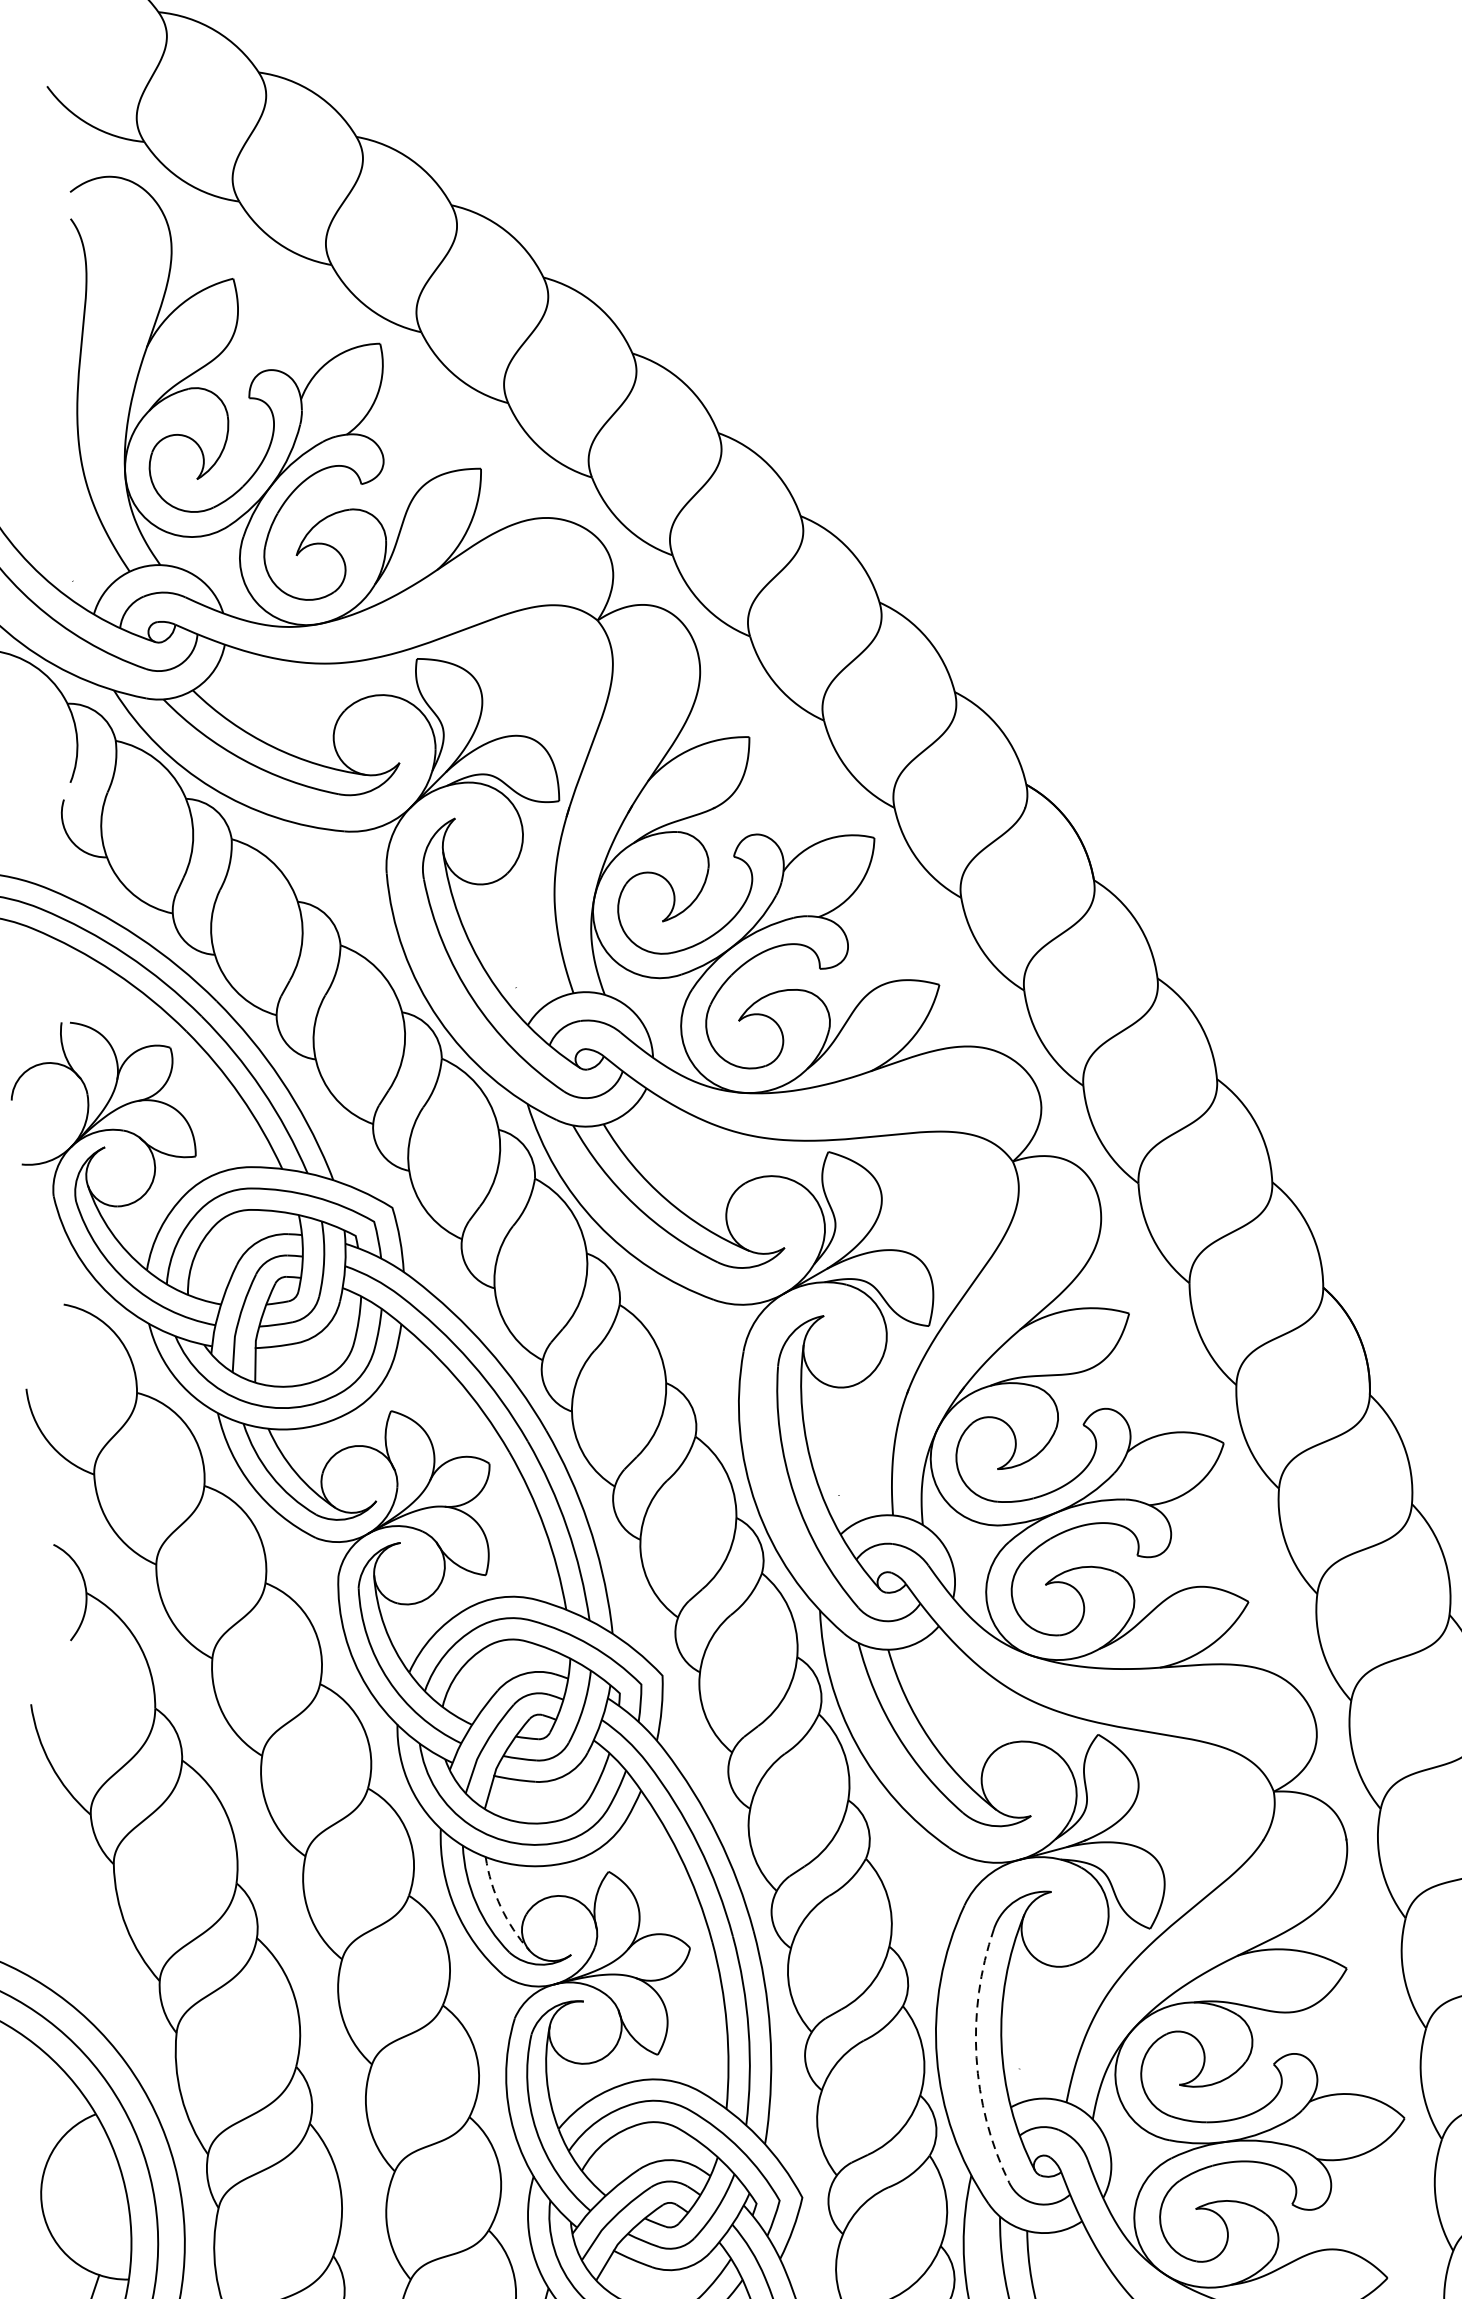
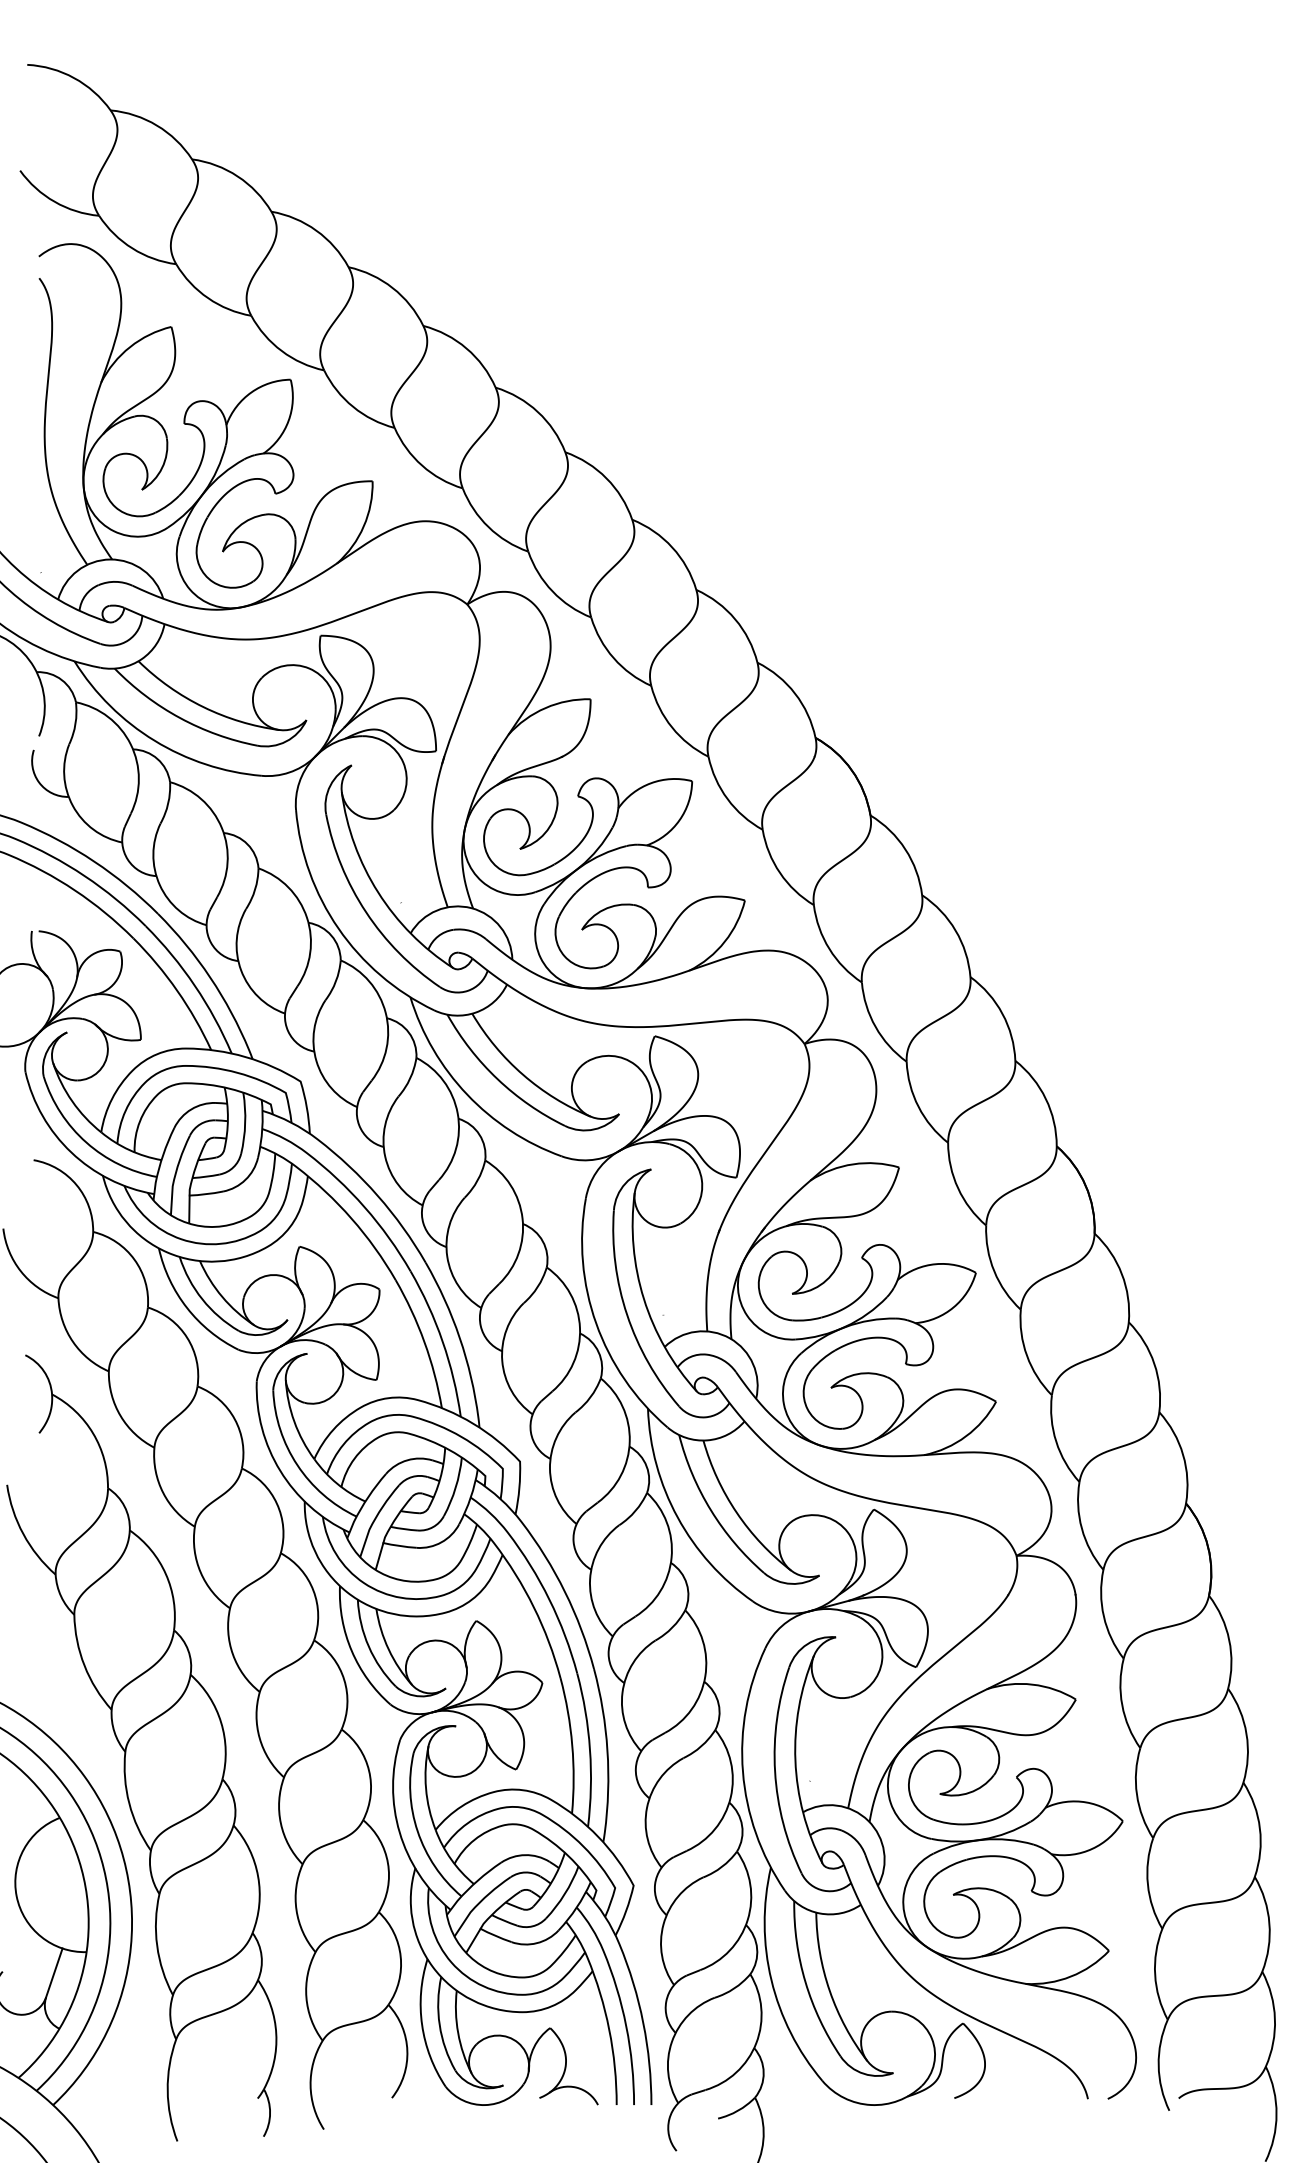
arc: (500, 1906) -> (388, 1649), dashed -> solid
arc: (977, 2057) -> (775, 1771), dashed -> solid

